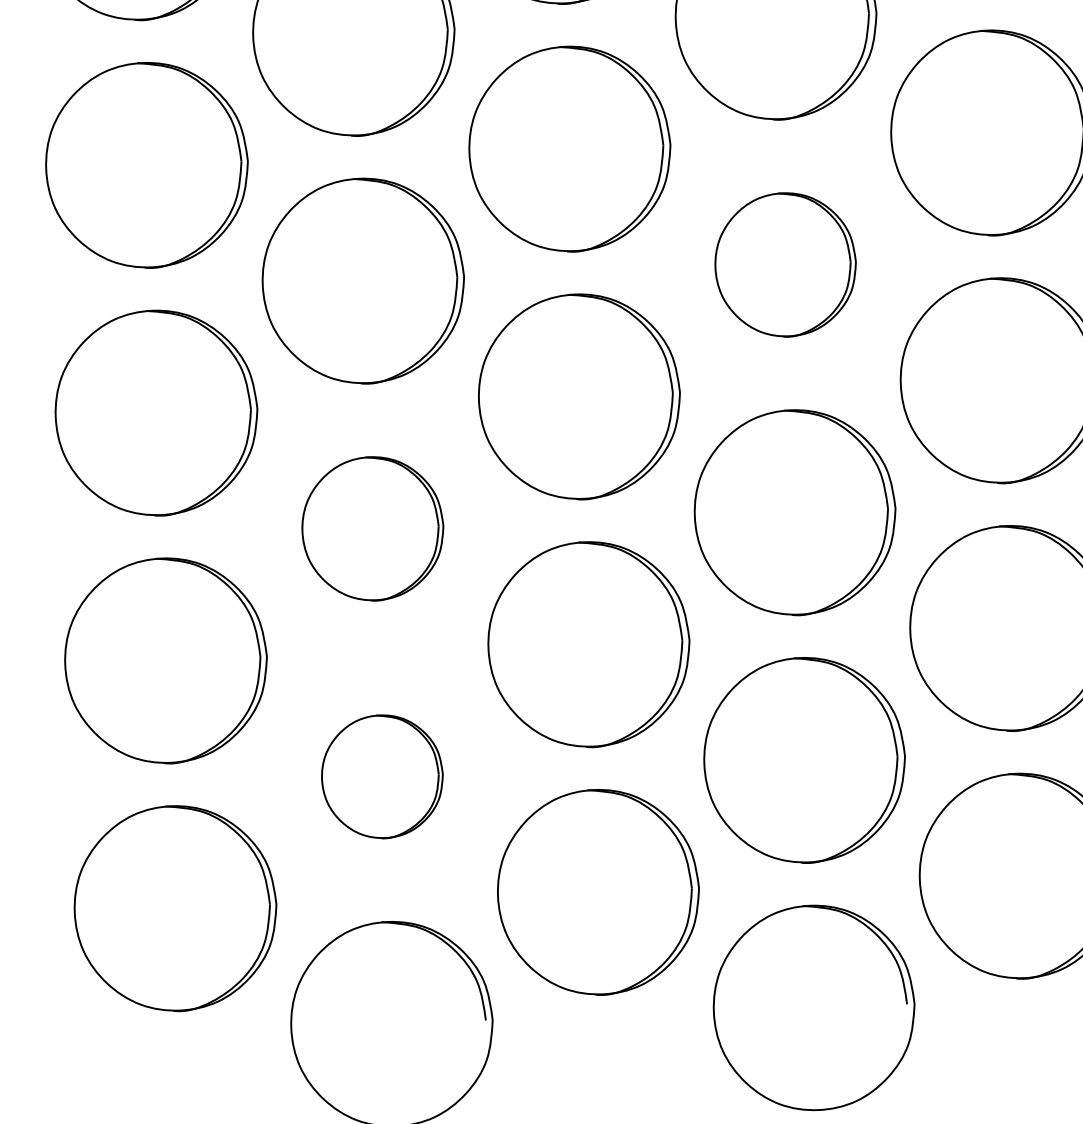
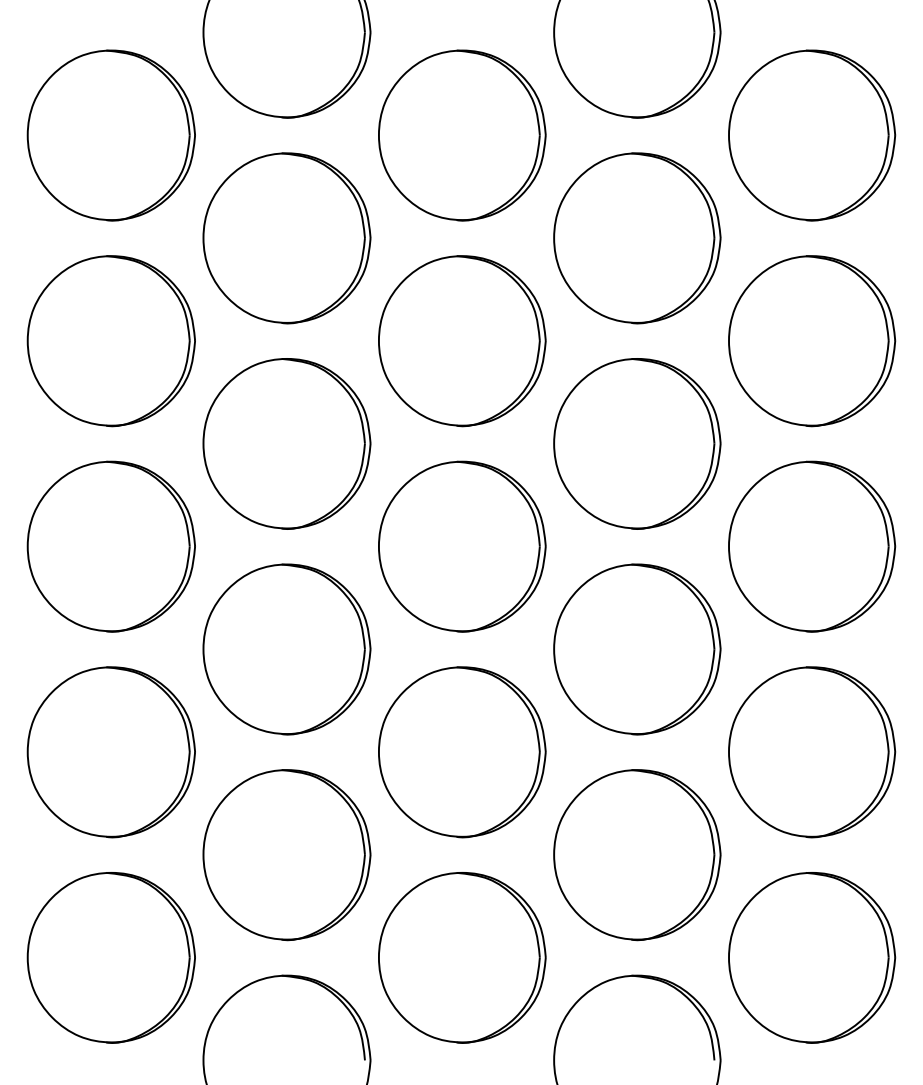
part: (785, 264) -> (637, 443), size x1.43
part: (372, 528) -> (286, 649), size x1.43
part: (381, 777) -> (286, 855), size x1.67

